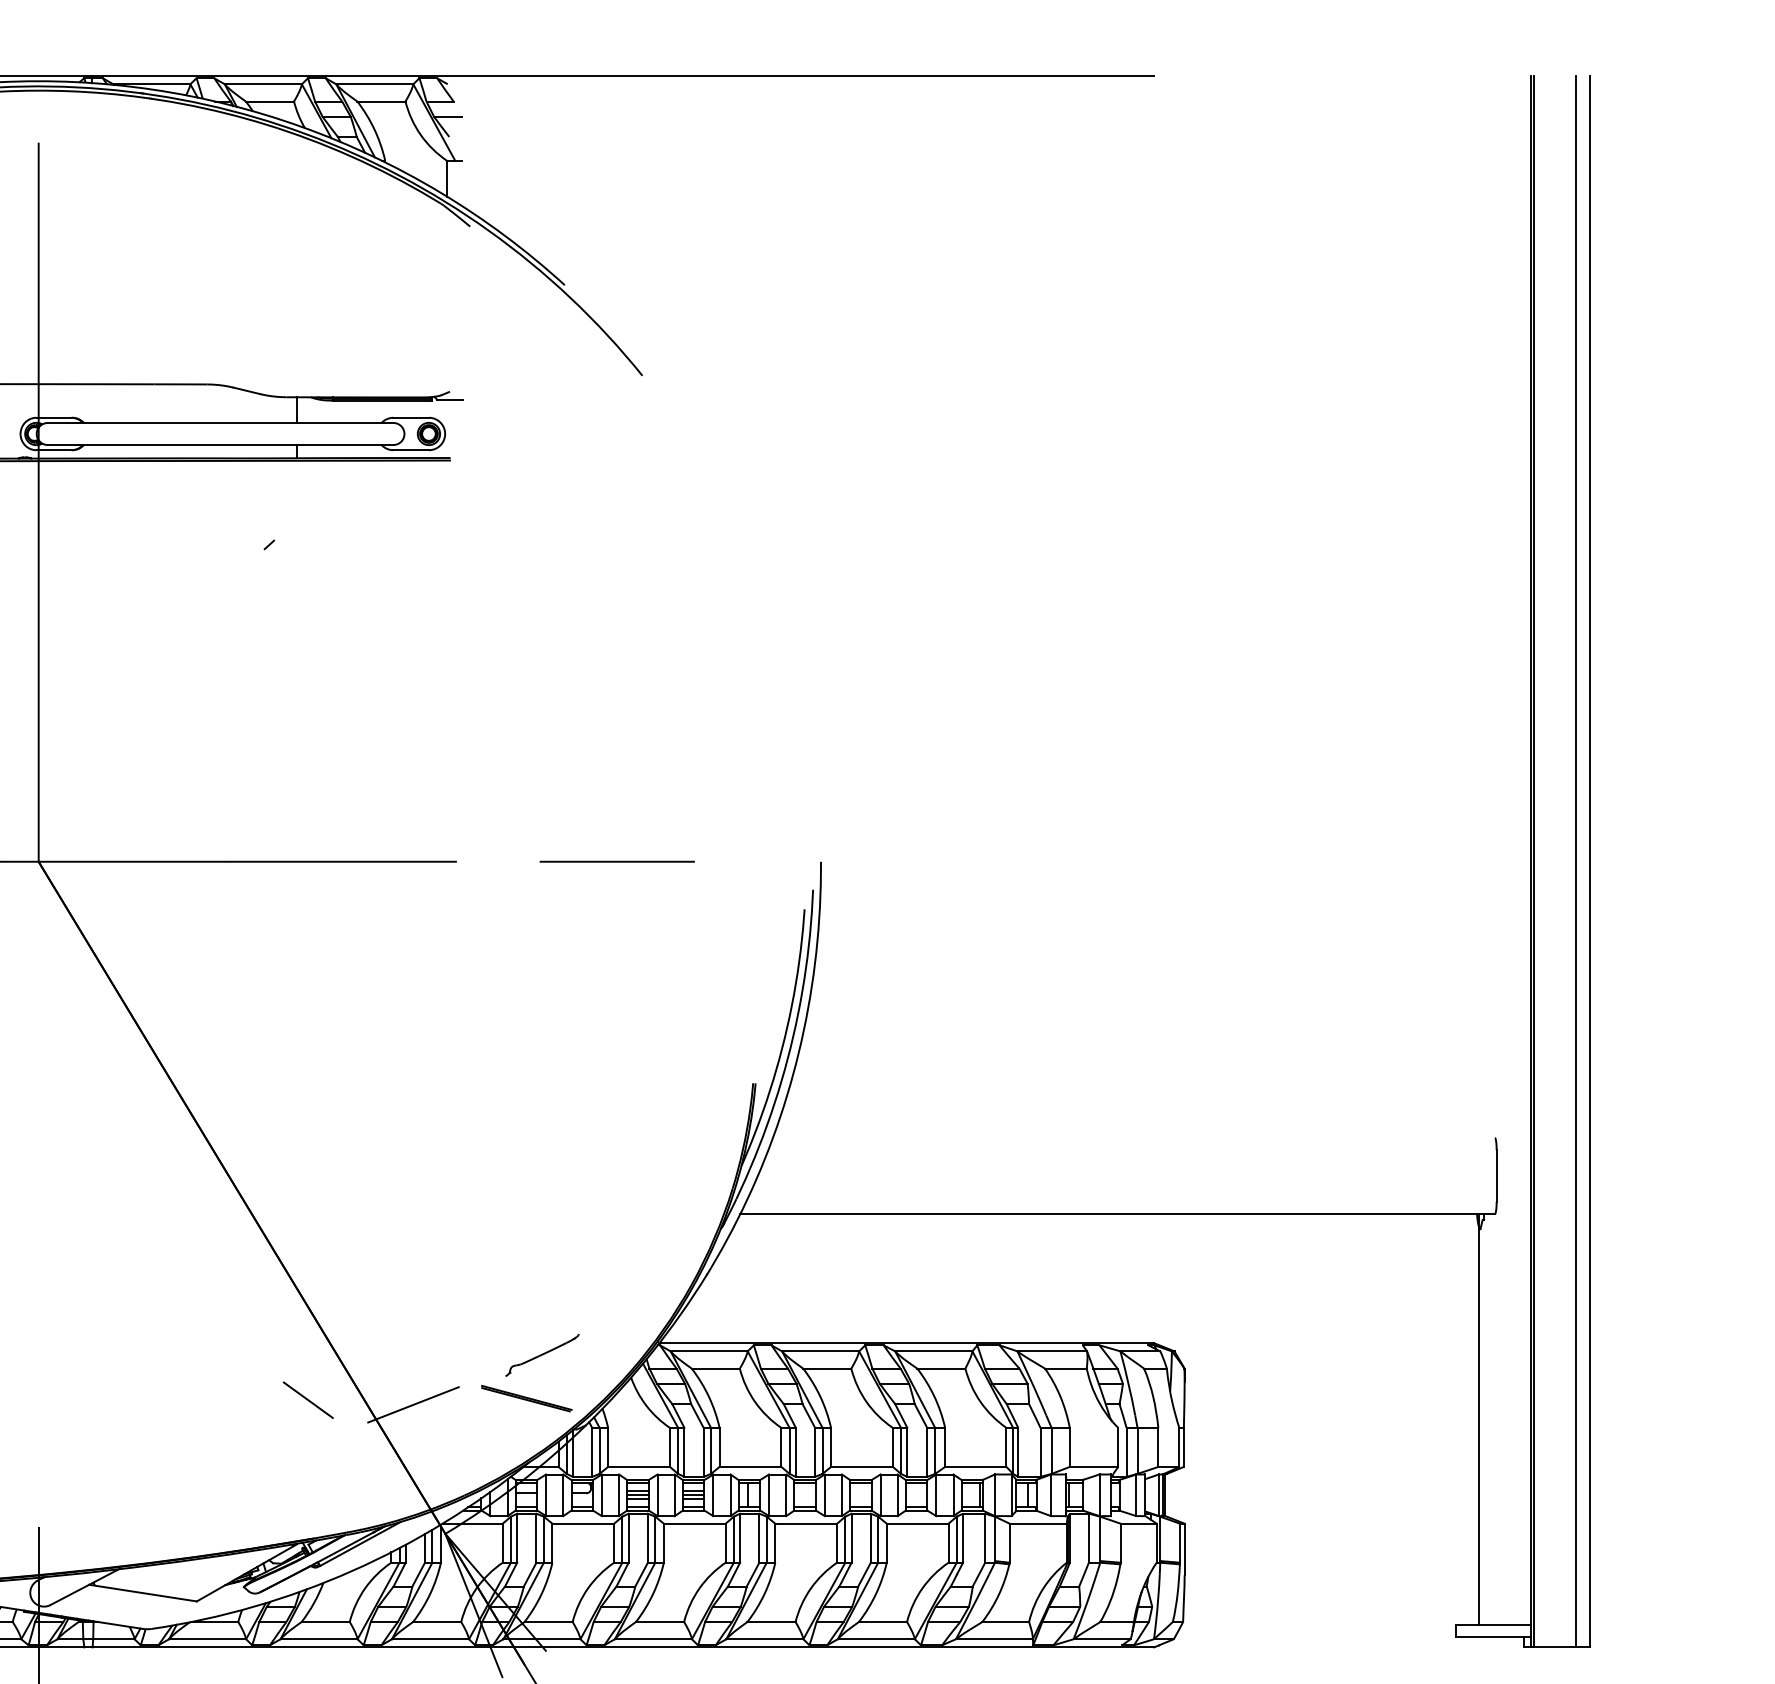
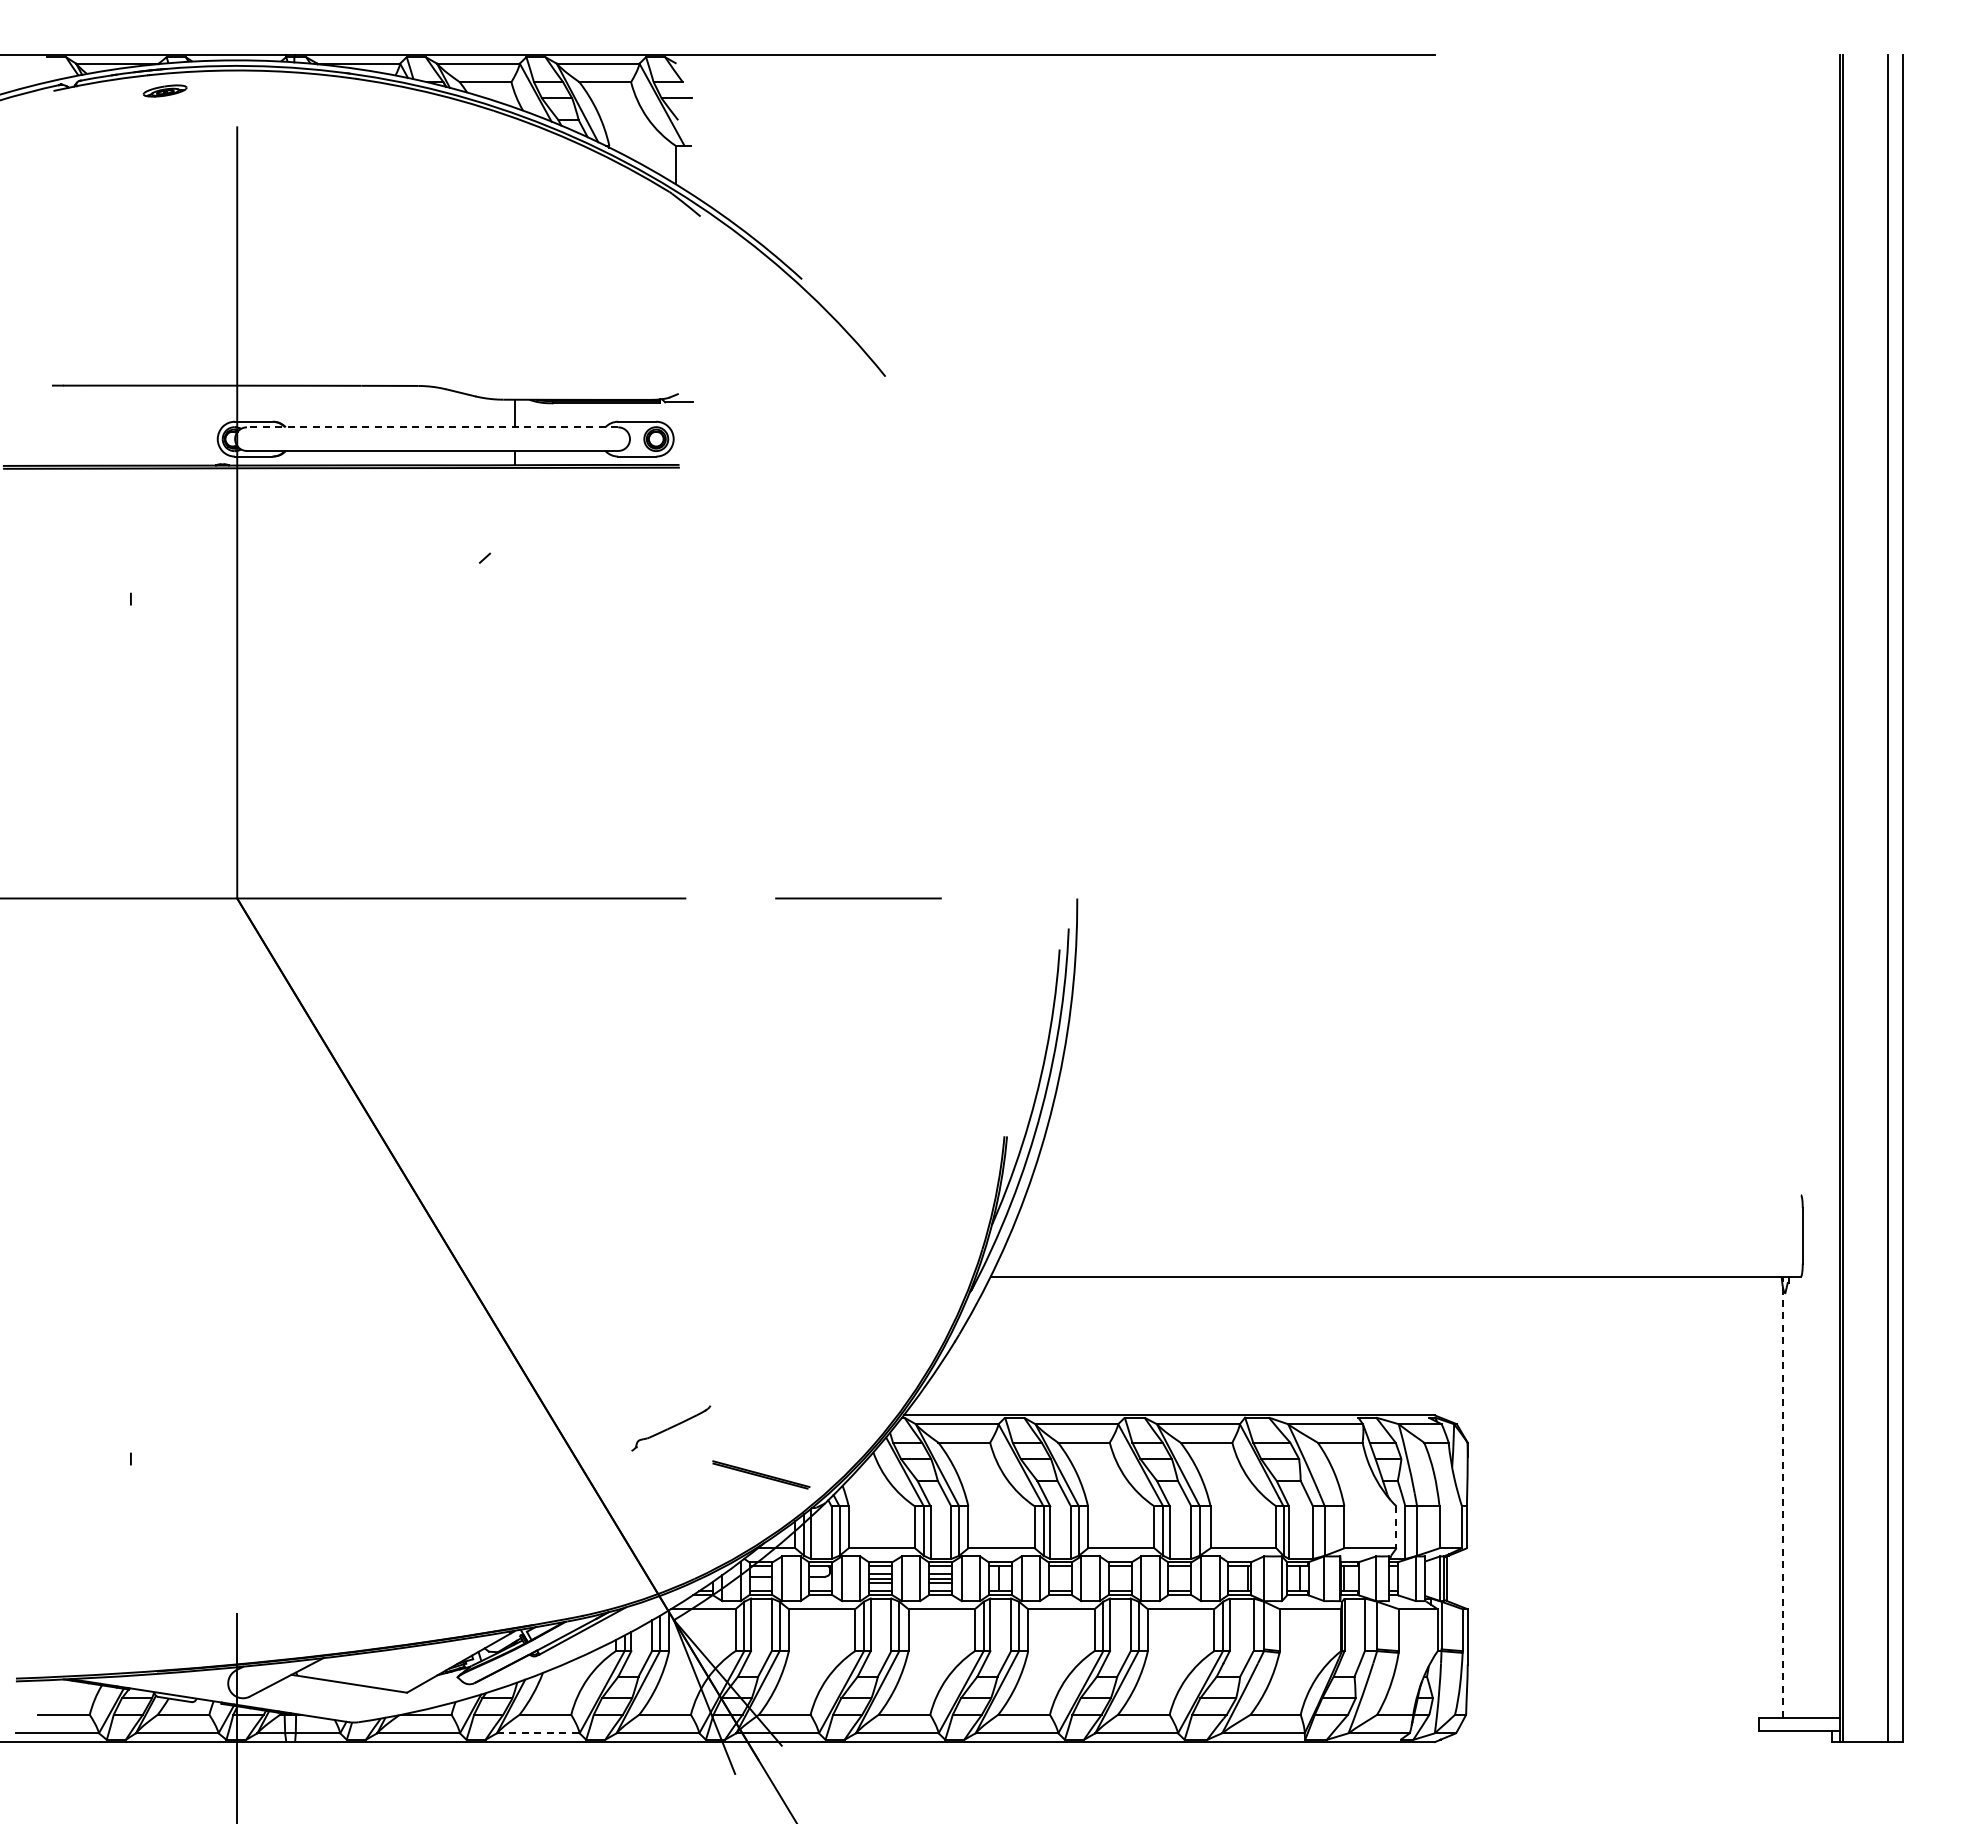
line: (220, 423) -> (432, 427), solid -> dashed
part: (542, 1355) -> (671, 1428), moved
line: (308, 1400) -> (526, 1476), removed
line: (413, 1404) -> (639, 1481), removed
line: (1478, 1418) -> (1783, 1496), solid -> dashed
line: (1118, 1447) -> (1396, 1527), solid -> dashed
line: (319, 1639) -> (538, 1733), solid -> dashed

